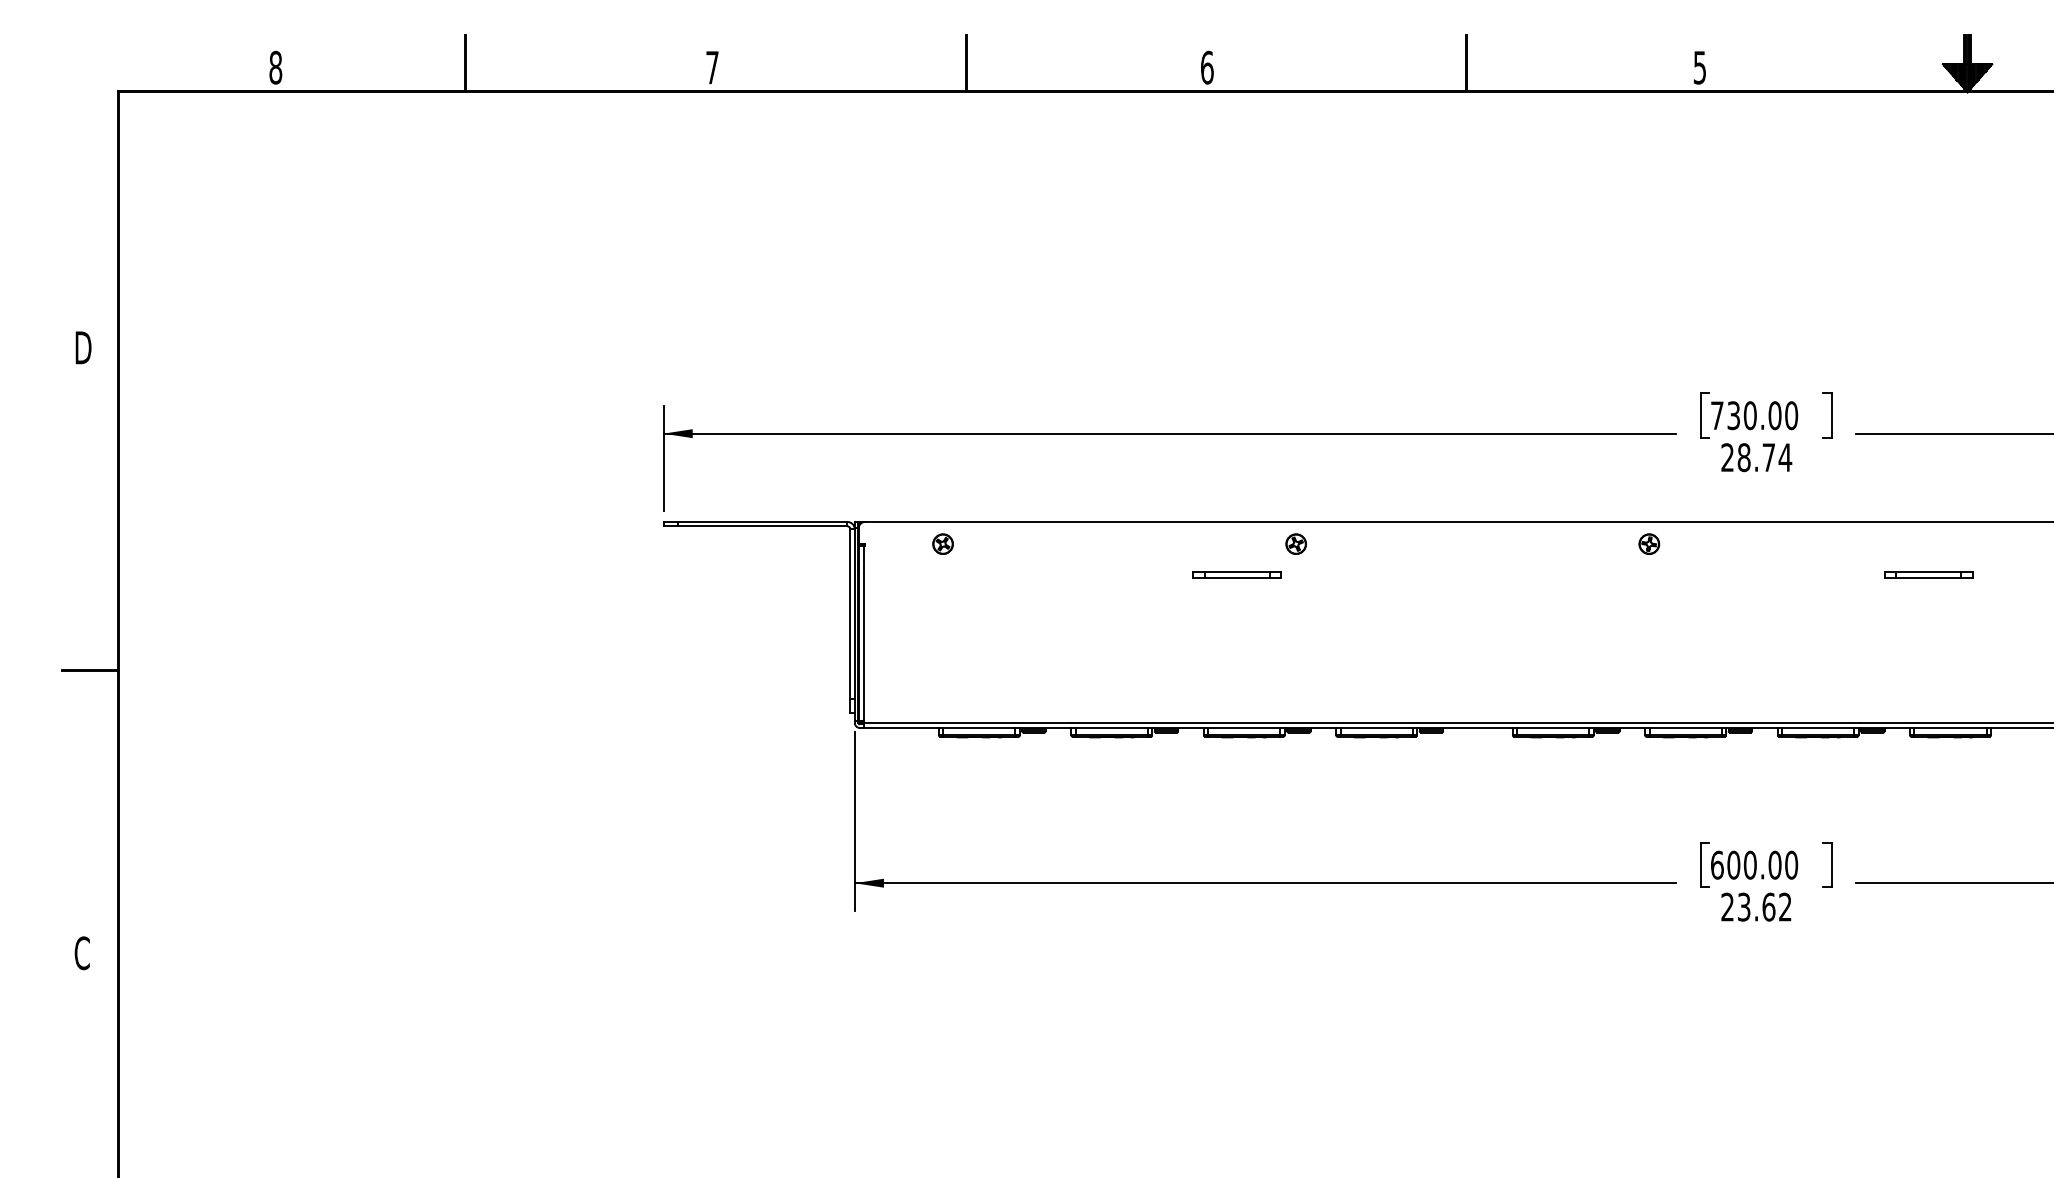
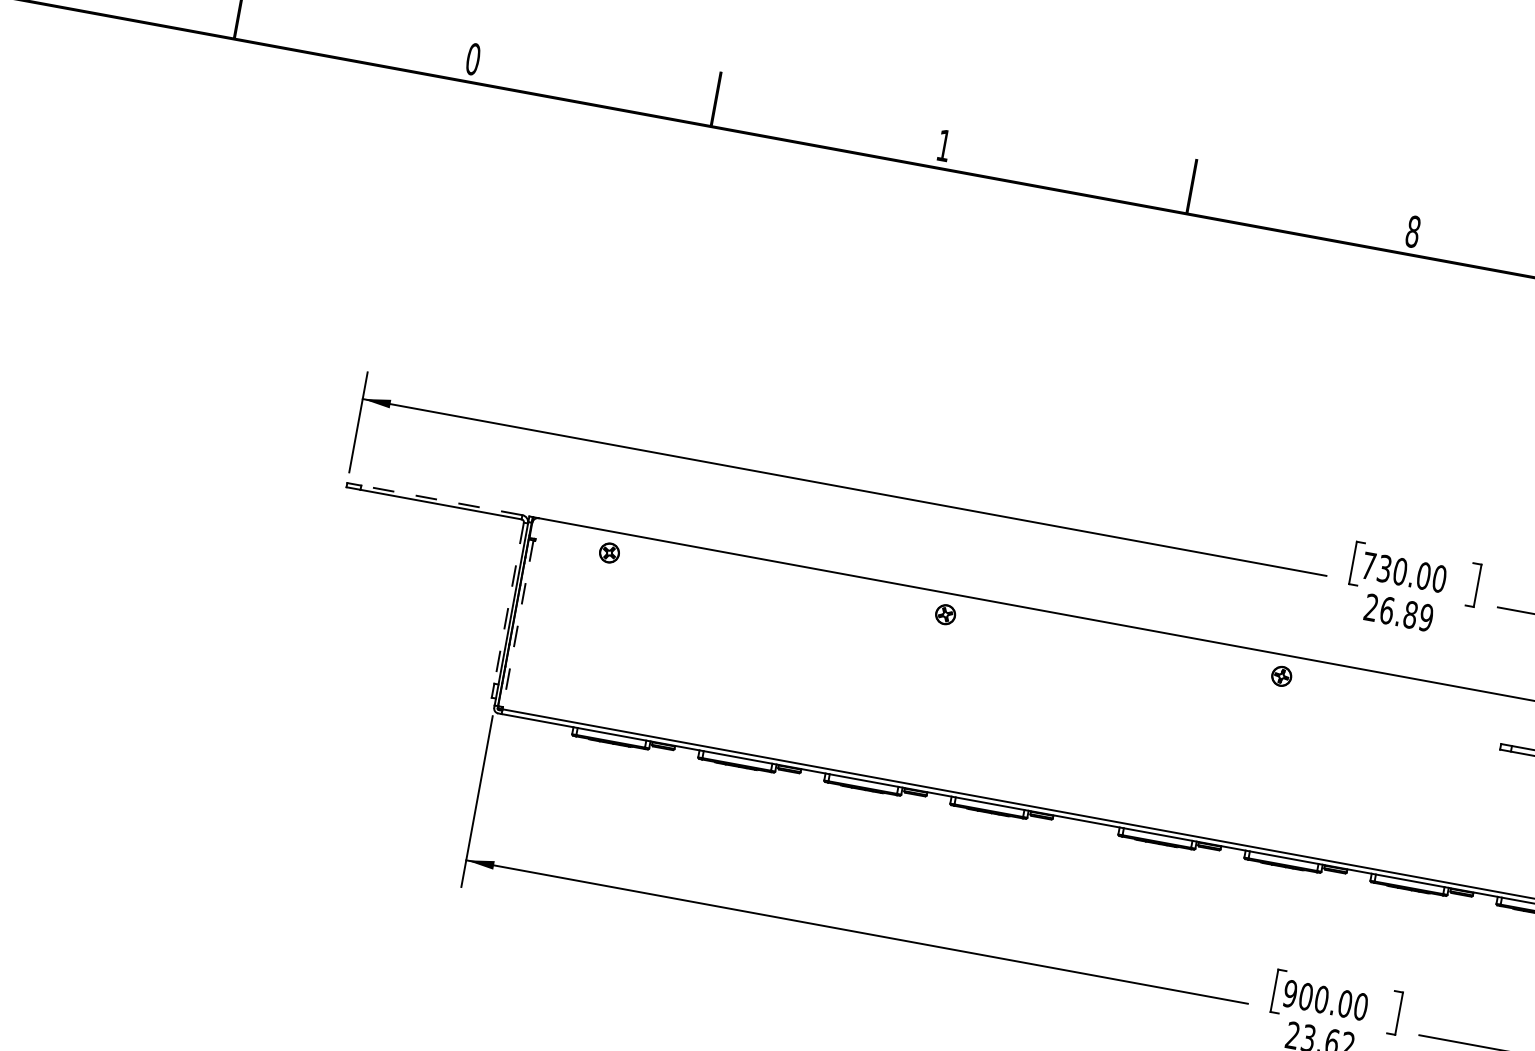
text: (712, 67) -> (473, 59), 7 -> 0
text: (1207, 67) -> (944, 145), 6 -> 1
text: (1699, 67) -> (1412, 231), 5 -> 8
text: (1764, 457) -> (1406, 614), 28.74 -> 26.89
line: (762, 521) -> (441, 499), solid -> dashed
part: (1236, 574) -> (883, 633), removed
line: (850, 613) -> (509, 602), solid -> dashed
line: (863, 633) -> (518, 624), solid -> dashed
text: (1716, 864) -> (1289, 993), 600.00 -> 900.00

